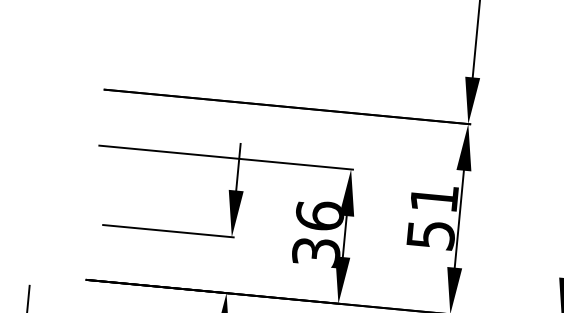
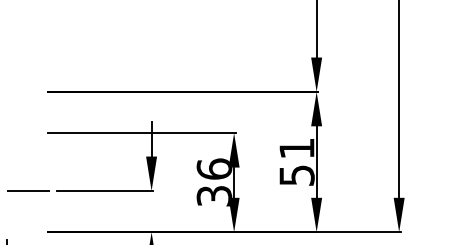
line: (64, 220) -> (28, 190), added

